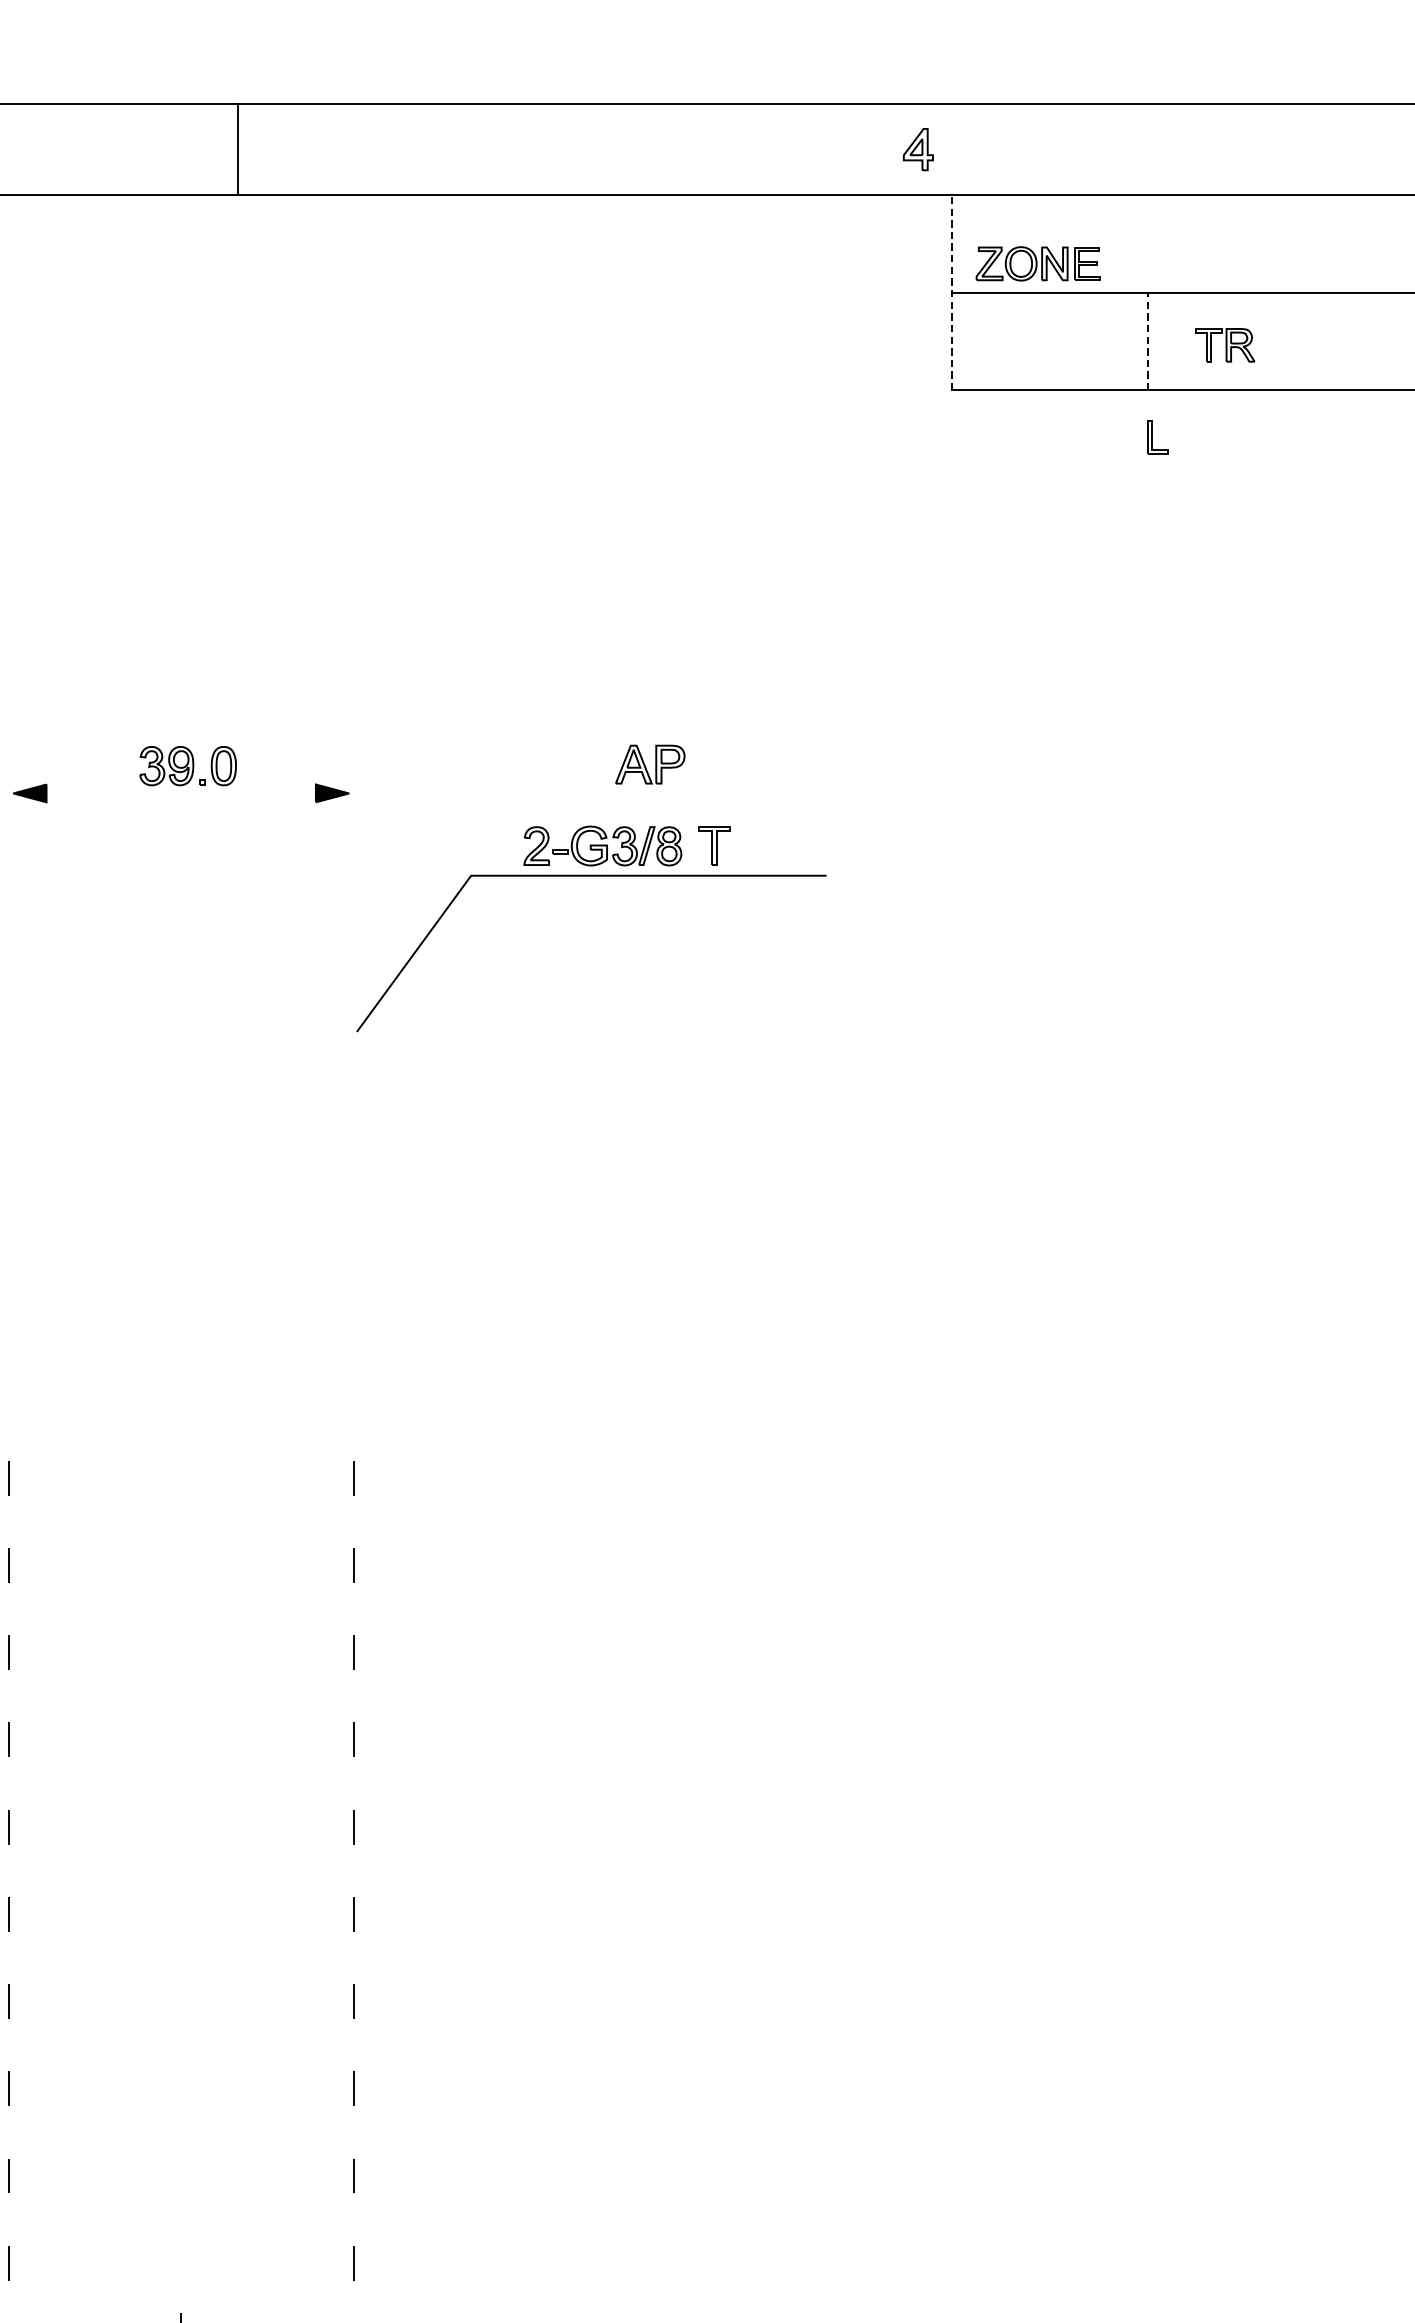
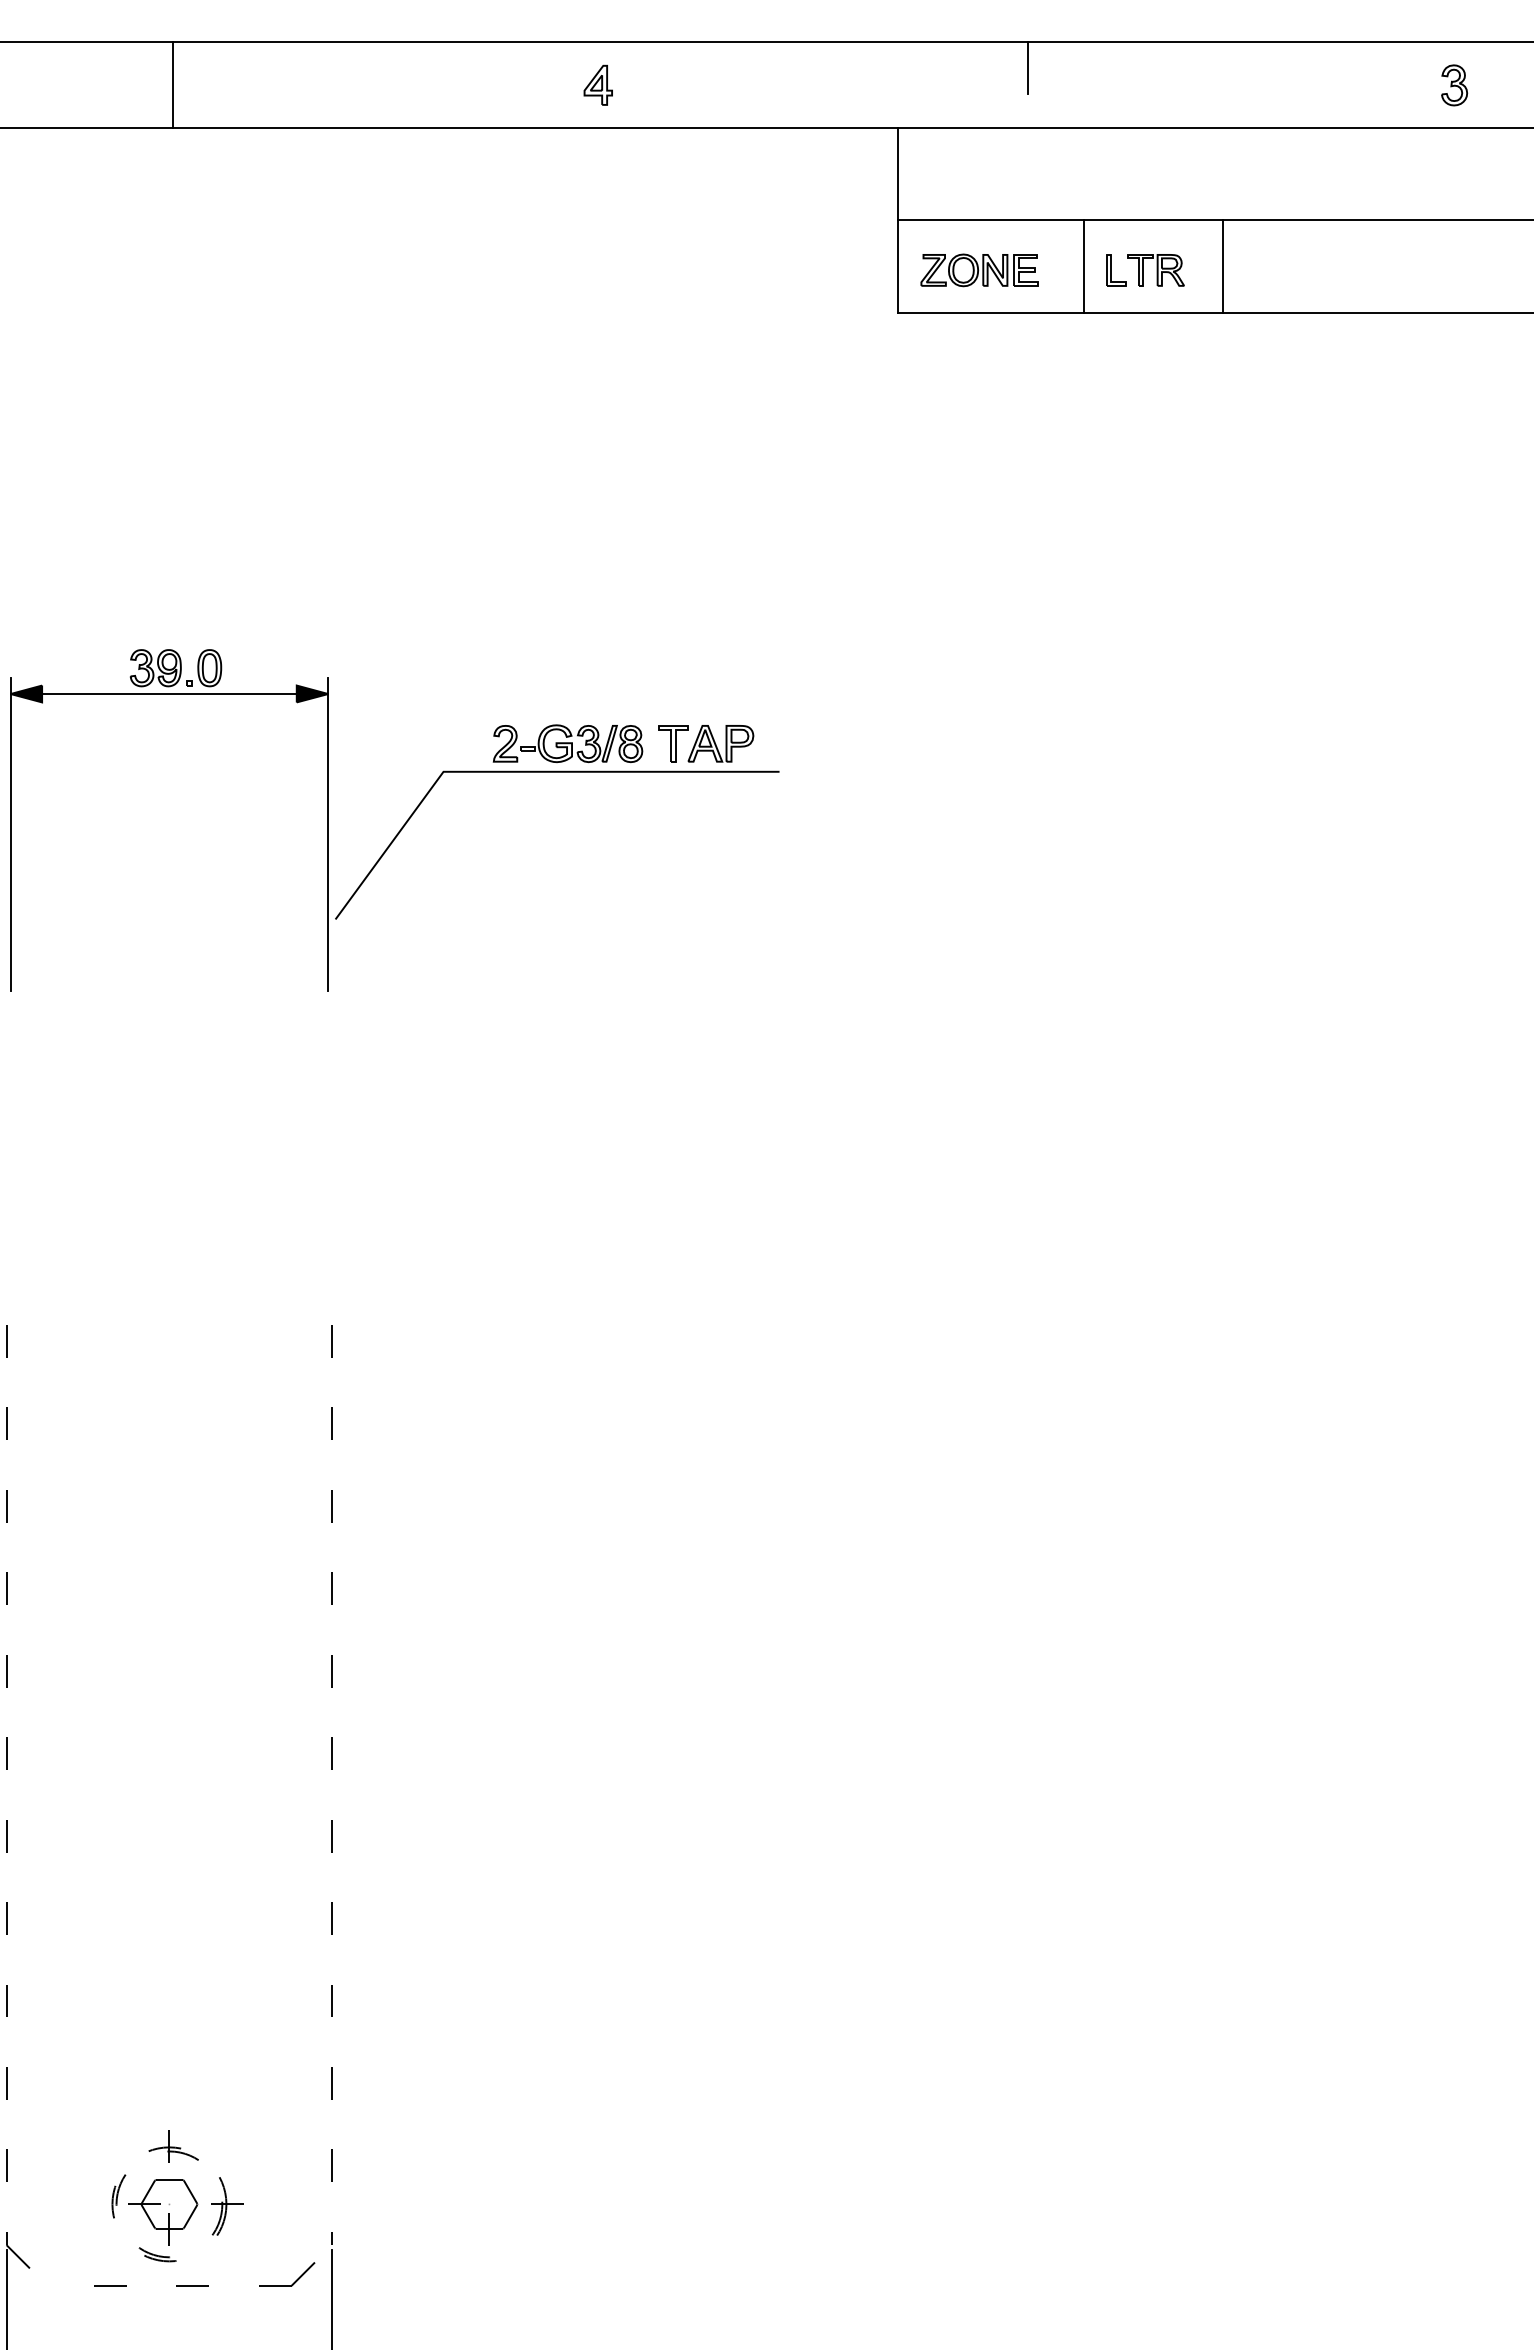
line: (1089, 130) -> (1028, 67), added
line: (238, 148) -> (173, 84), moved
part: (917, 148) -> (597, 84), moved
part: (1038, 263) -> (979, 270), moved
line: (952, 292) -> (898, 220), dashed -> solid
line: (1148, 341) -> (1083, 266), dashed -> solid
line: (1295, 341) -> (1222, 266), added
part: (1157, 437) -> (1116, 270), moved
part: (649, 764) -> (720, 743), moved
line: (181, 793) -> (169, 694), added
line: (13, 942) -> (10, 834), added
line: (349, 942) -> (328, 834), added

